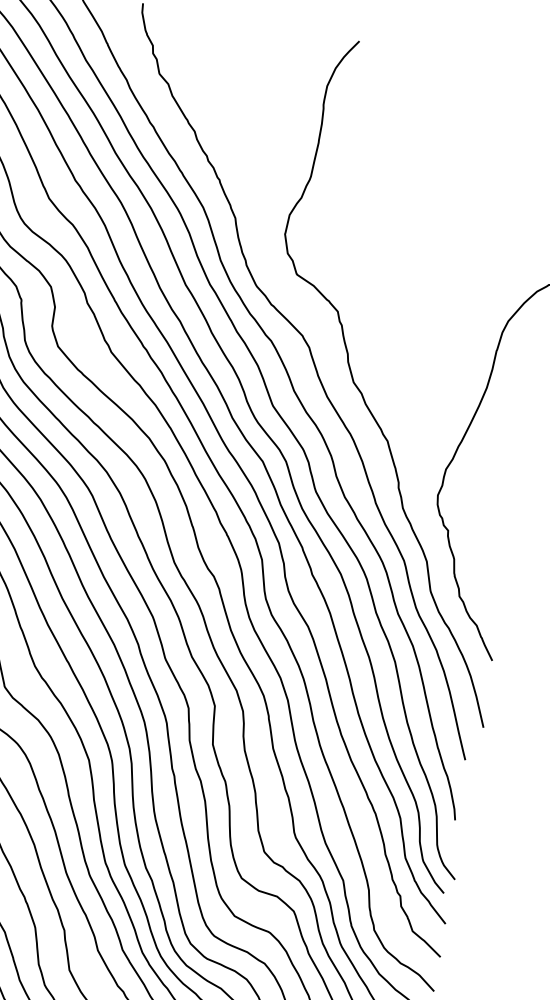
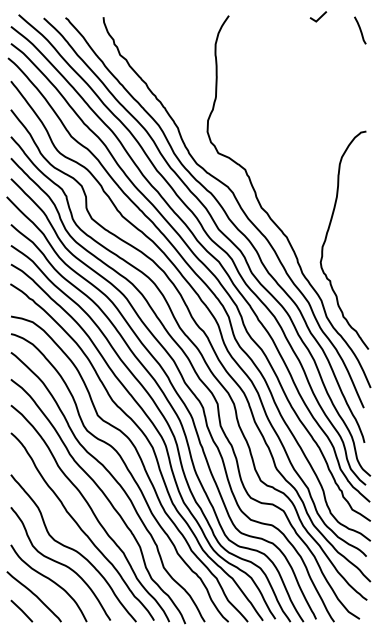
line: (514, 73) -> (319, 17), added

